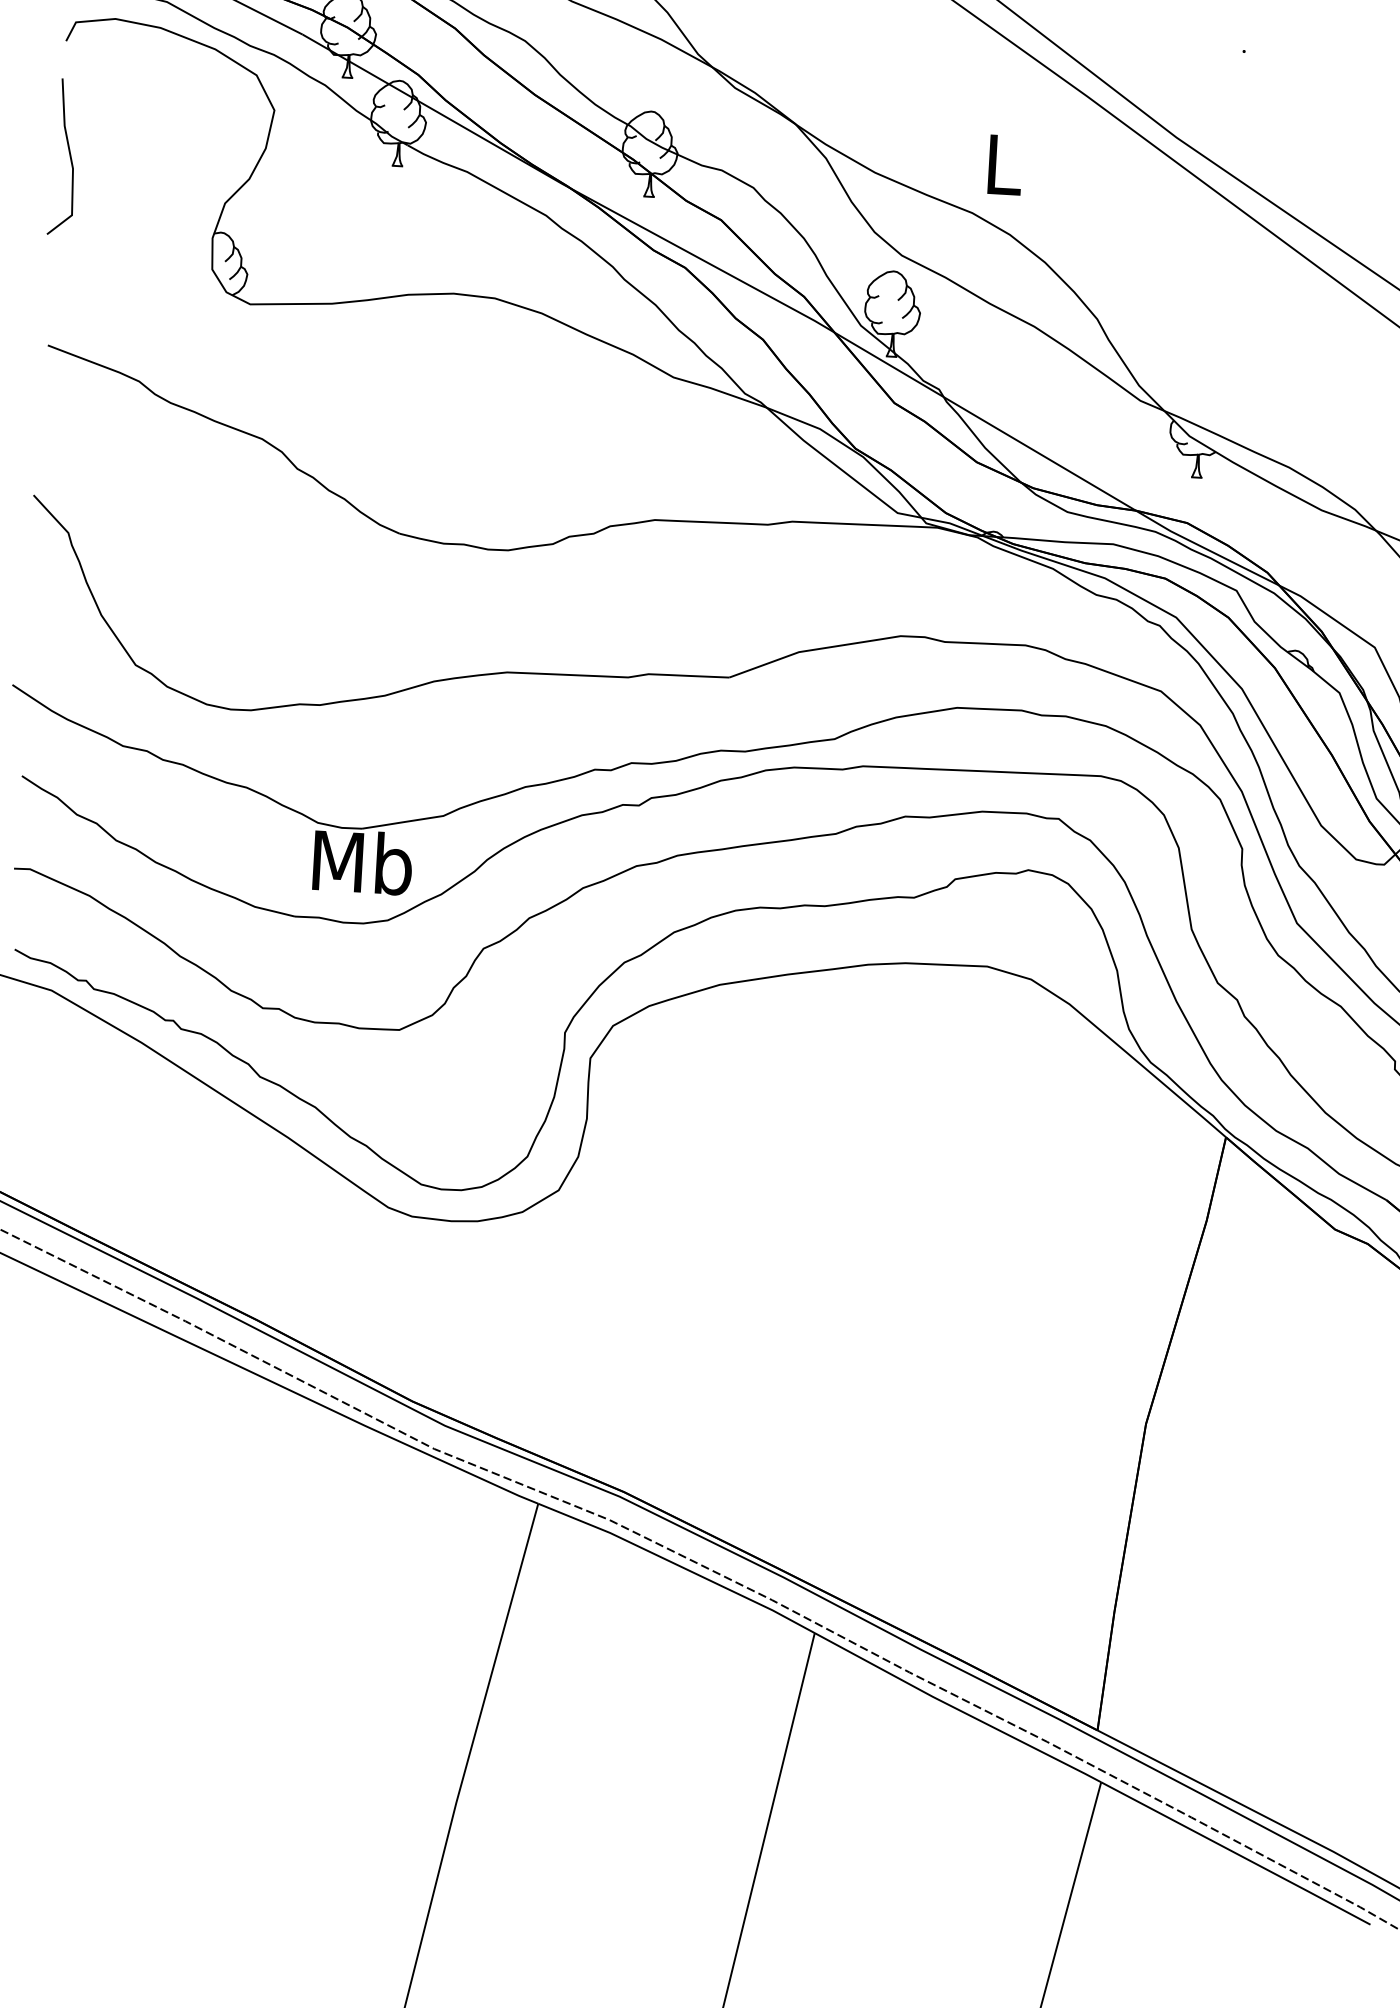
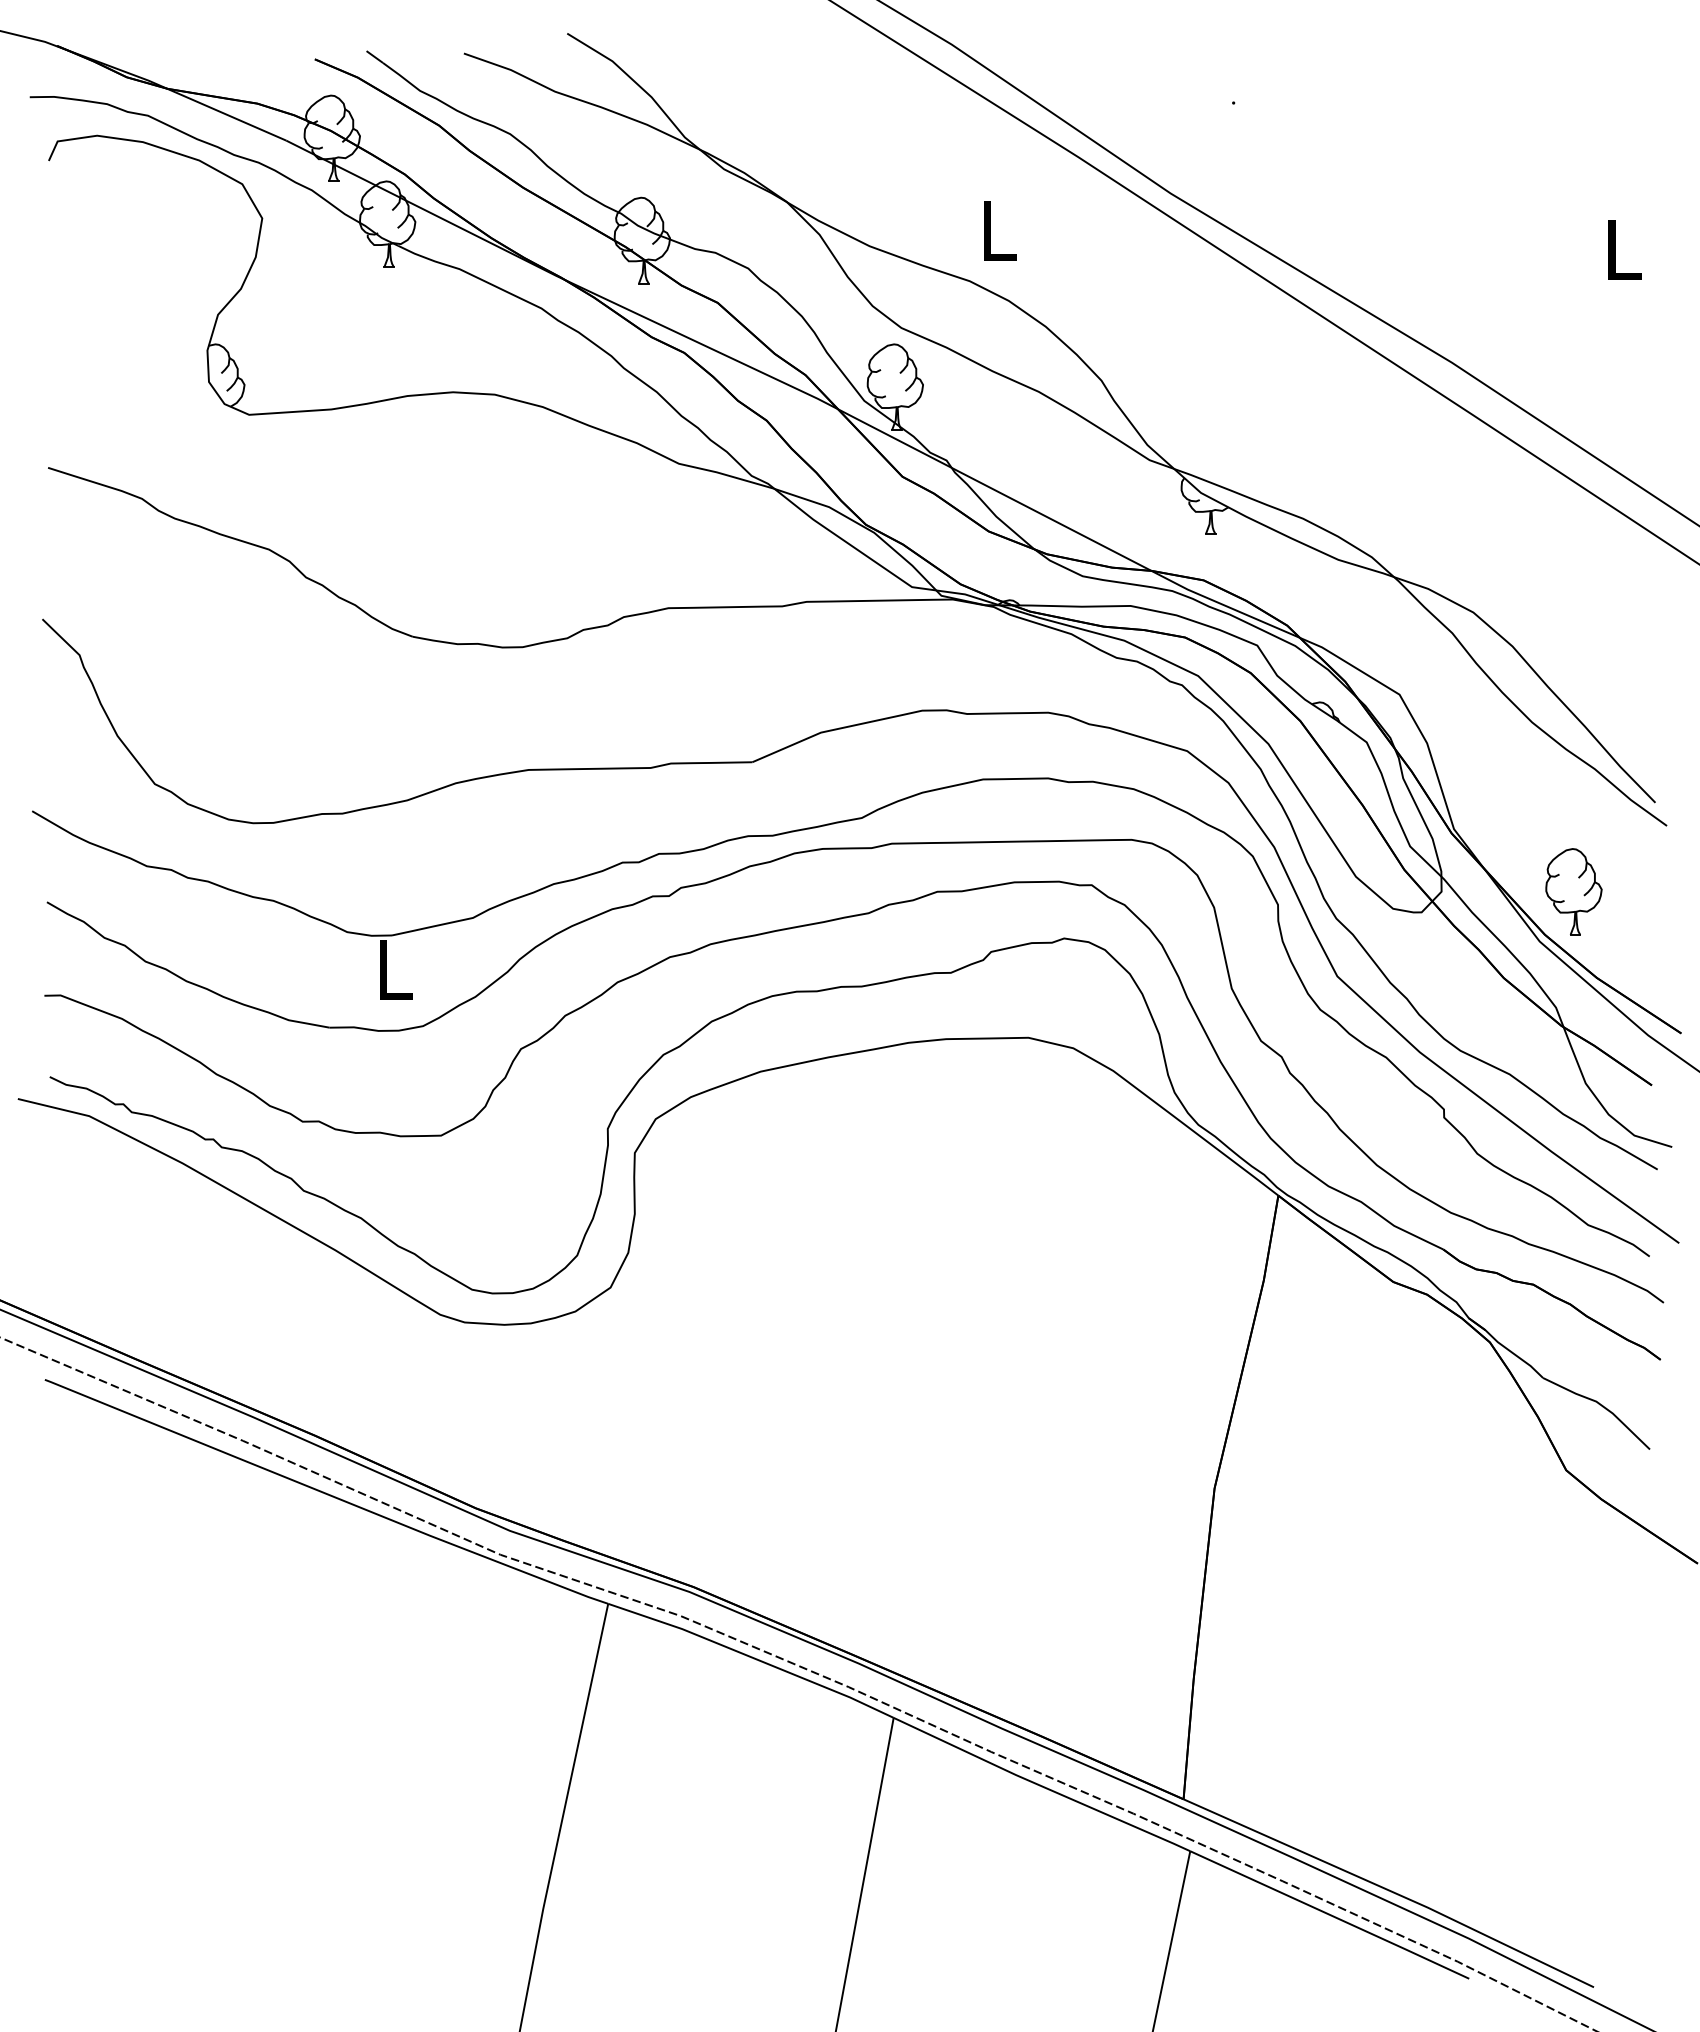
line: (69, 155) -> (58, 275), removed
text: (362, 861) -> (394, 968), Mb -> L

